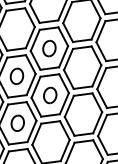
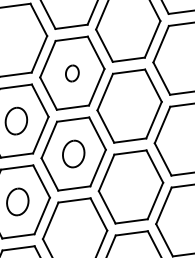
part: (49, 48) -> (72, 73), size x0.6

